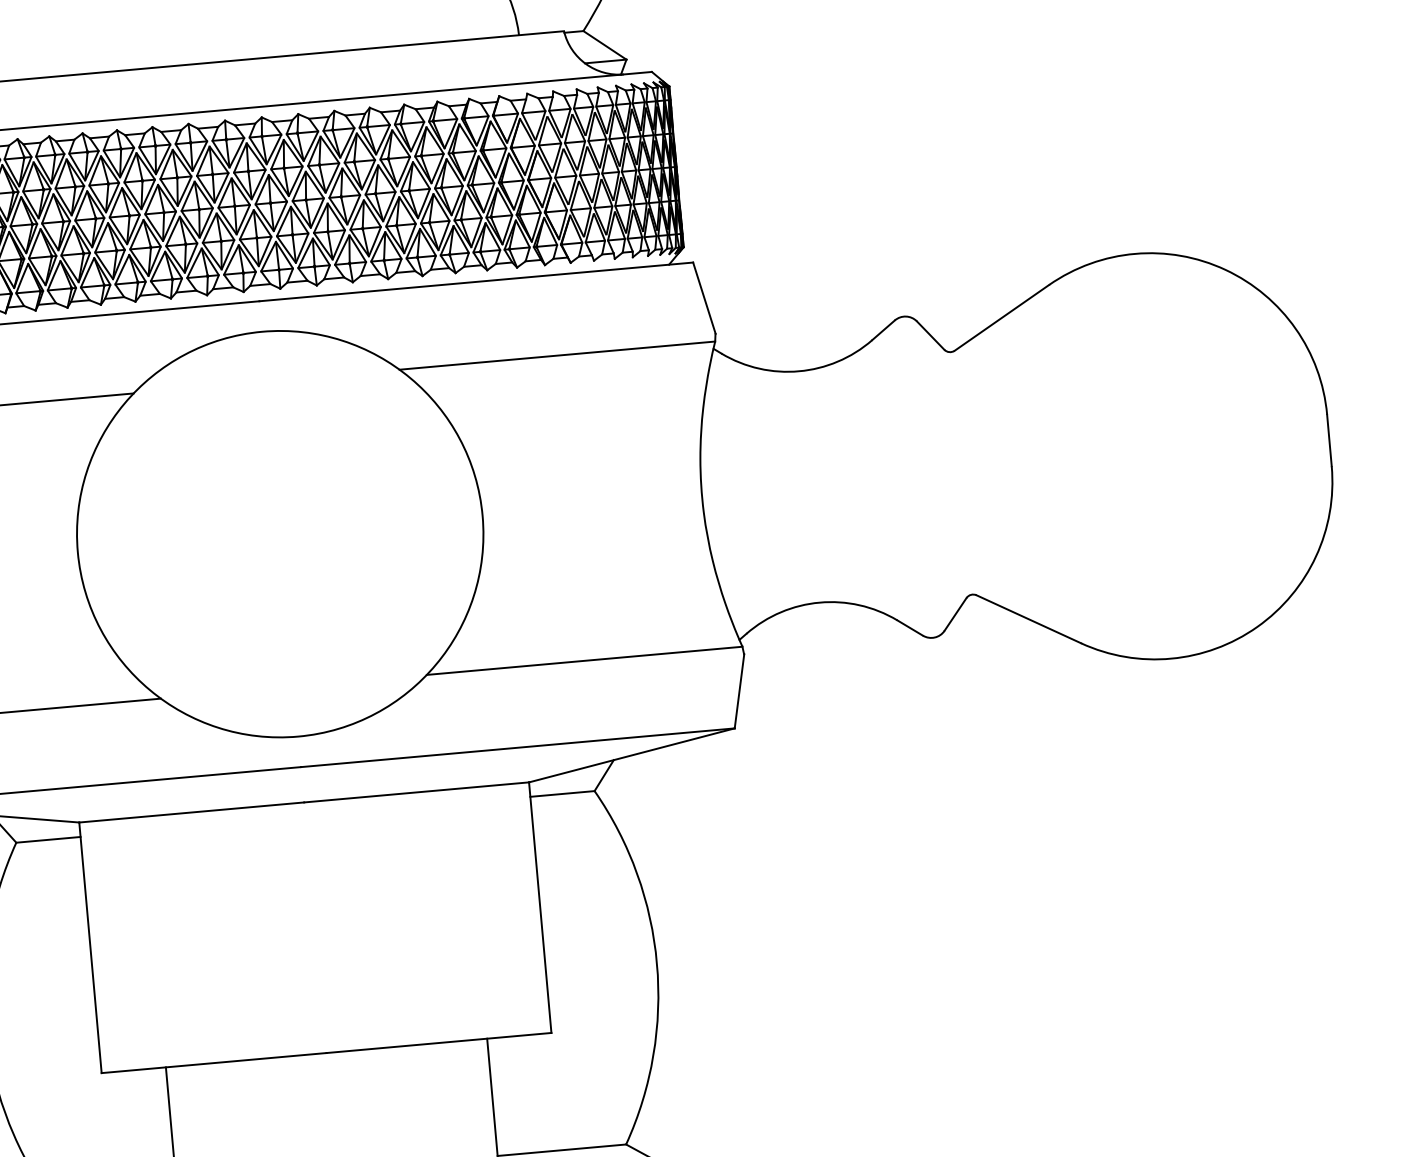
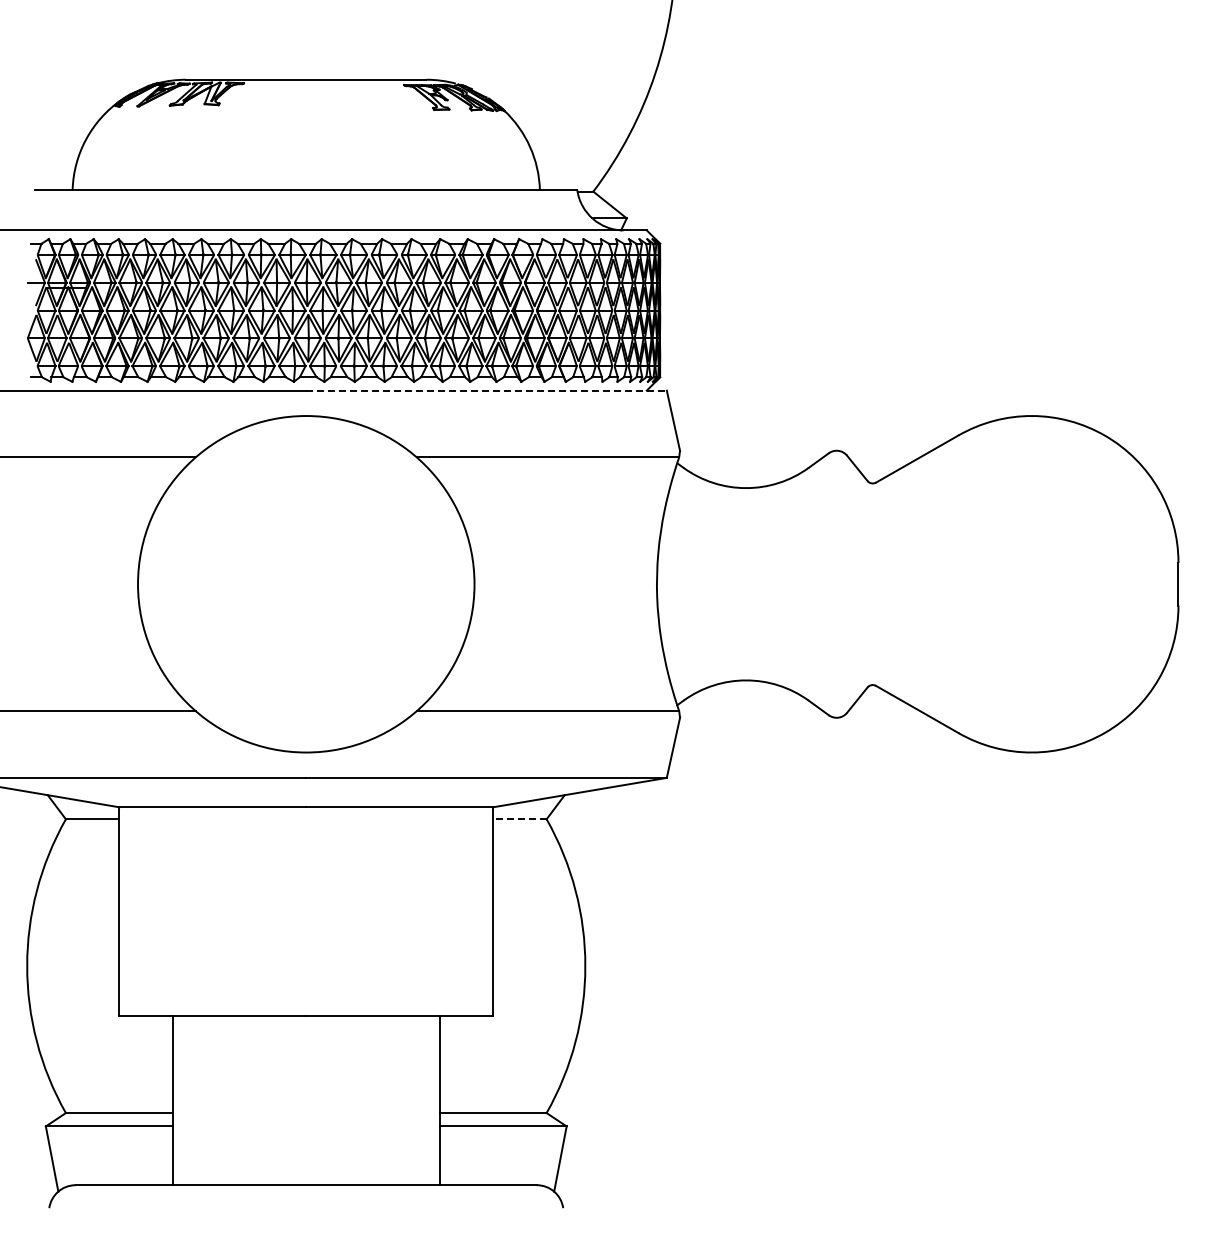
line: (477, 281) -> (487, 390), solid -> dashed
line: (561, 794) -> (519, 819), solid -> dashed

